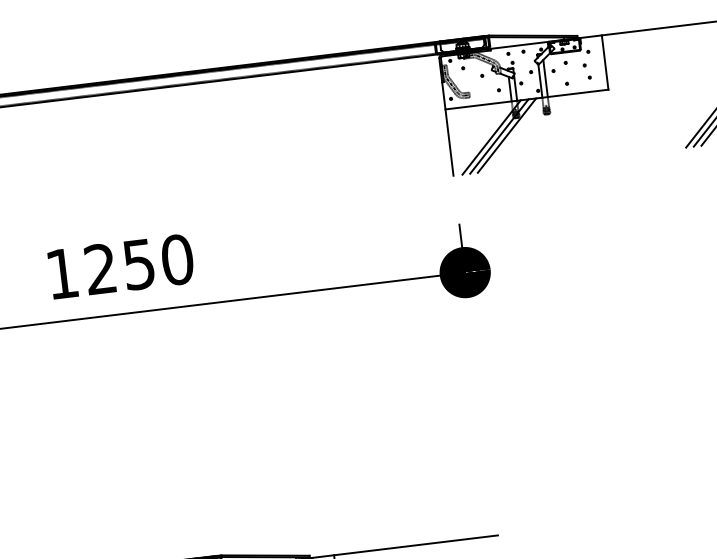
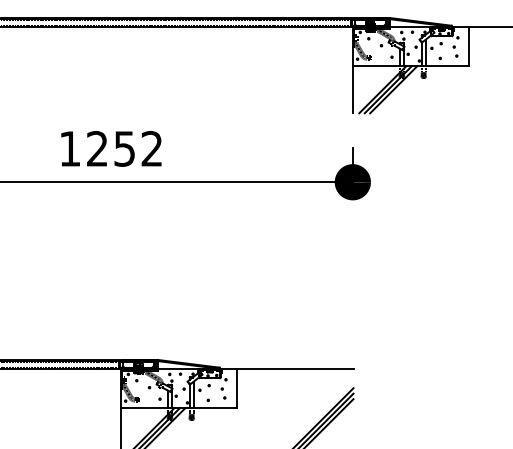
text: (176, 259) -> (151, 148), 1250 -> 1252

